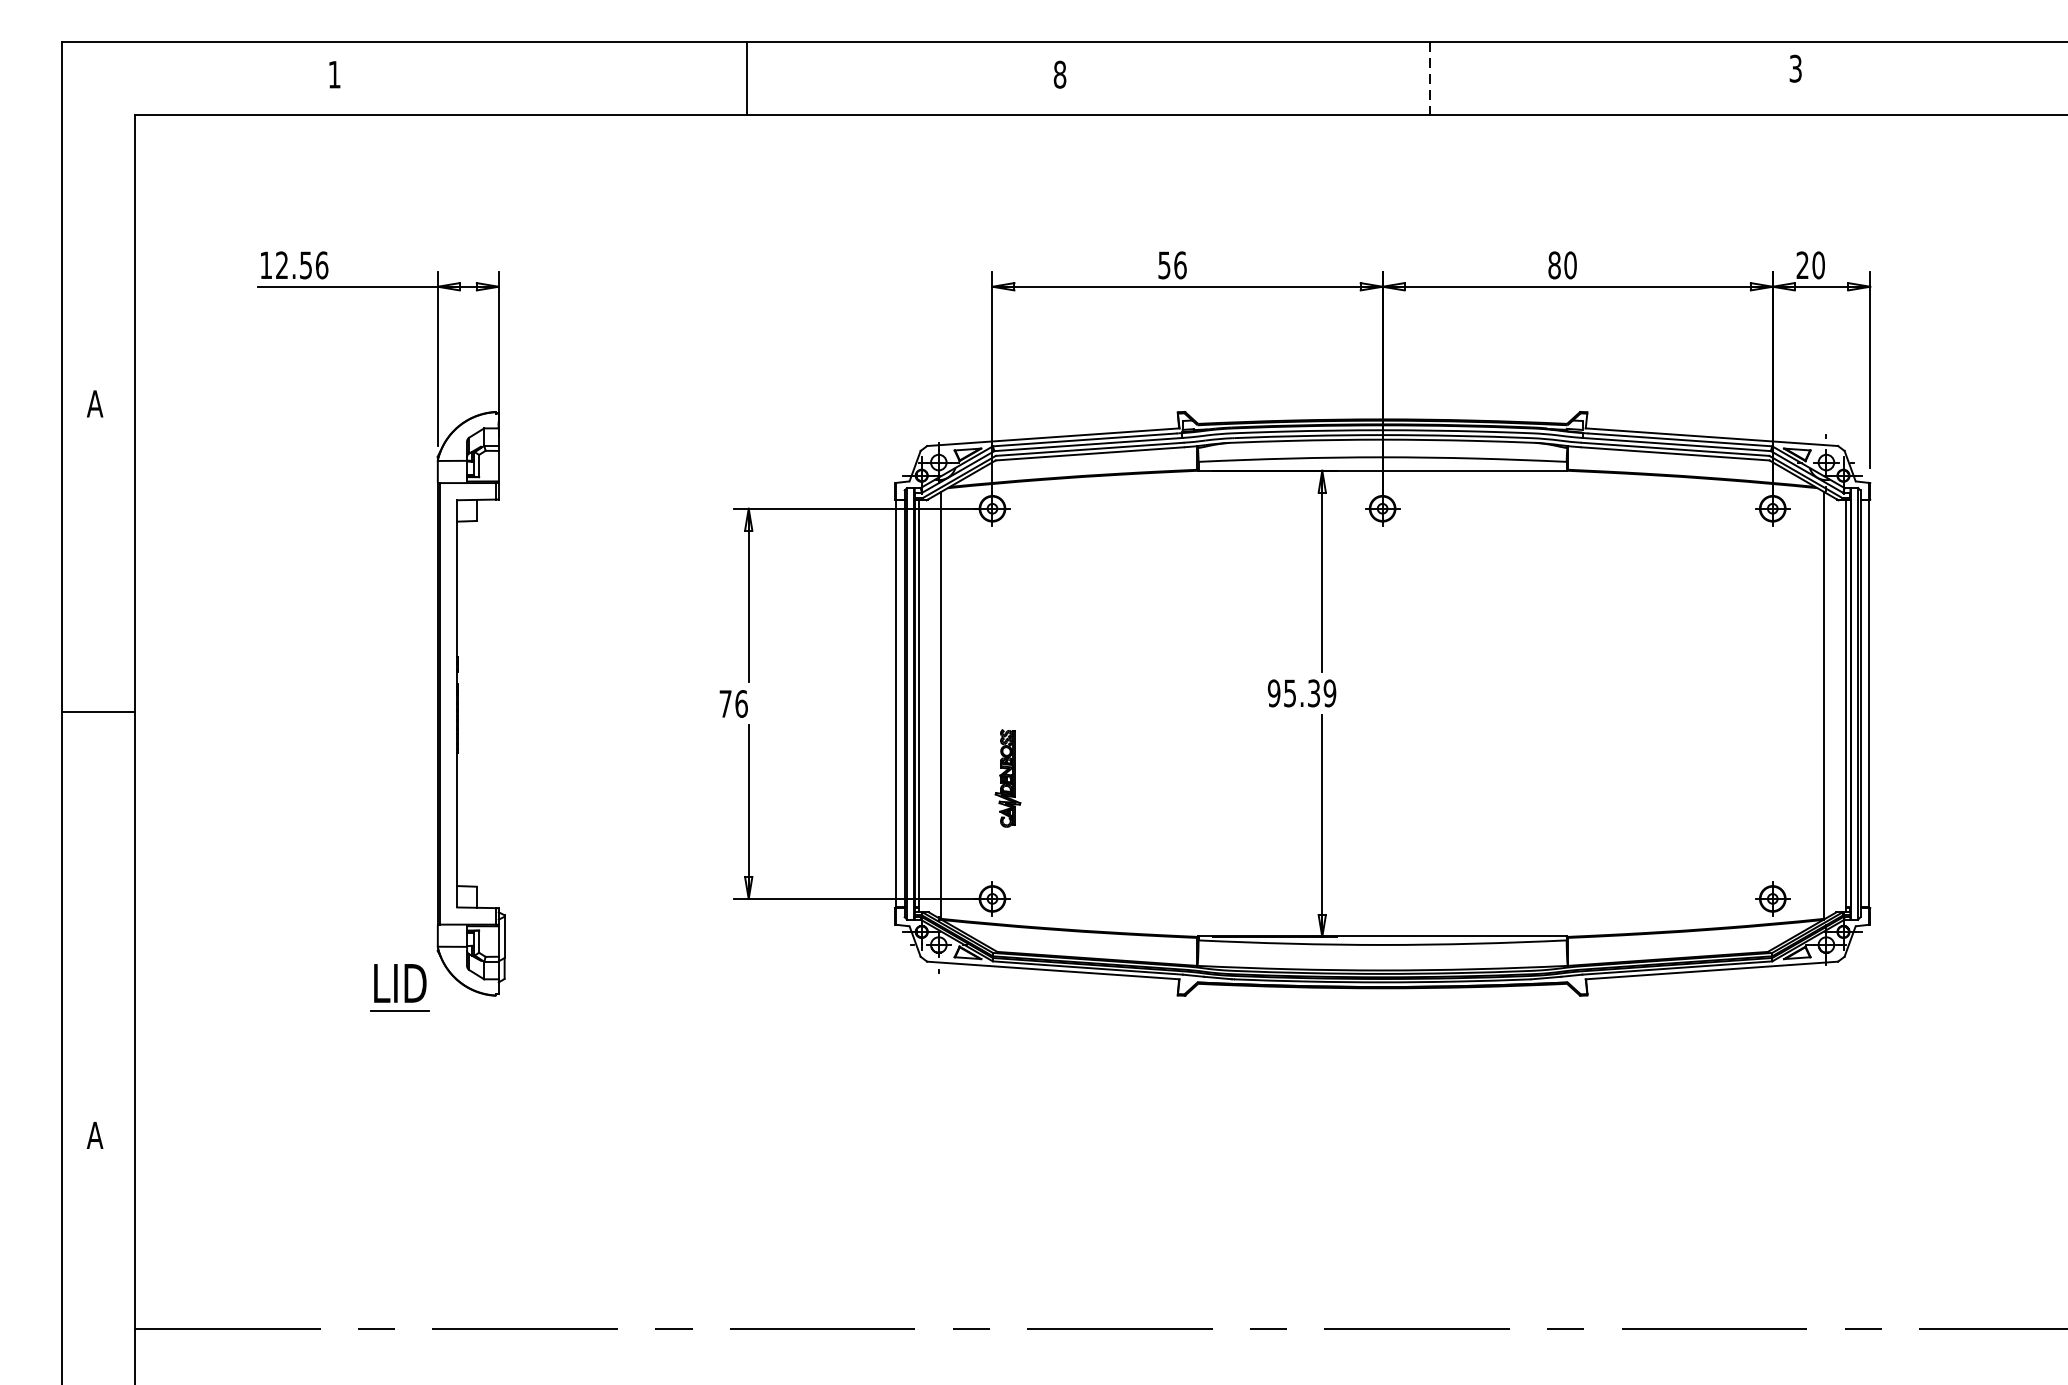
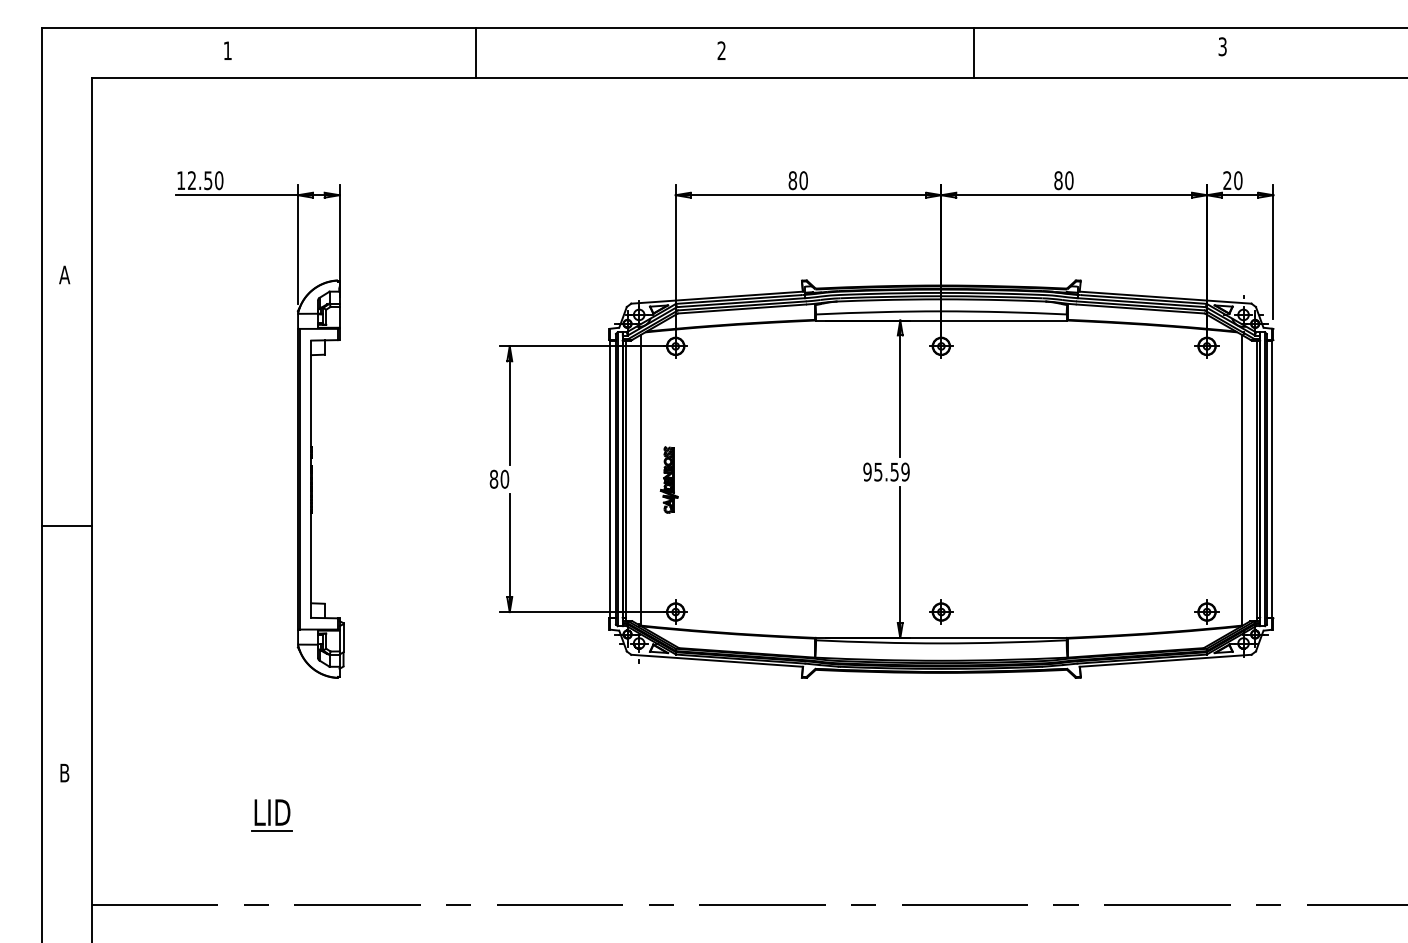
text: (1059, 74) -> (721, 50), 8 -> 2
line: (746, 78) -> (475, 53), moved
line: (1429, 78) -> (973, 53), dashed -> solid
text: (322, 265) -> (219, 180), 12.56 -> 12.50
text: (1171, 265) -> (797, 180), 56 -> 80
text: (1313, 692) -> (894, 471), 95.39 -> 95.59
text: (733, 702) -> (499, 478), 76 -> 80
line: (99, 711) -> (67, 526), moved
part: (1006, 777) -> (668, 479), moved
part: (1382, 898) -> (941, 611), added
part: (398, 987) -> (271, 815), moved
text: (94, 1134) -> (64, 772), A -> B

